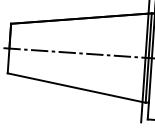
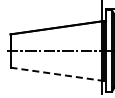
line: (77, 88) -> (57, 74), solid -> dashed

